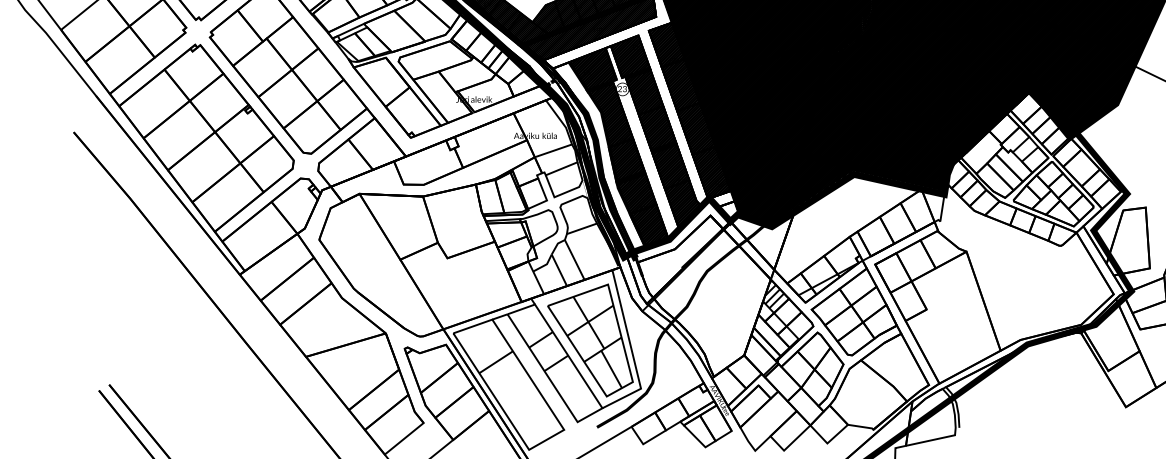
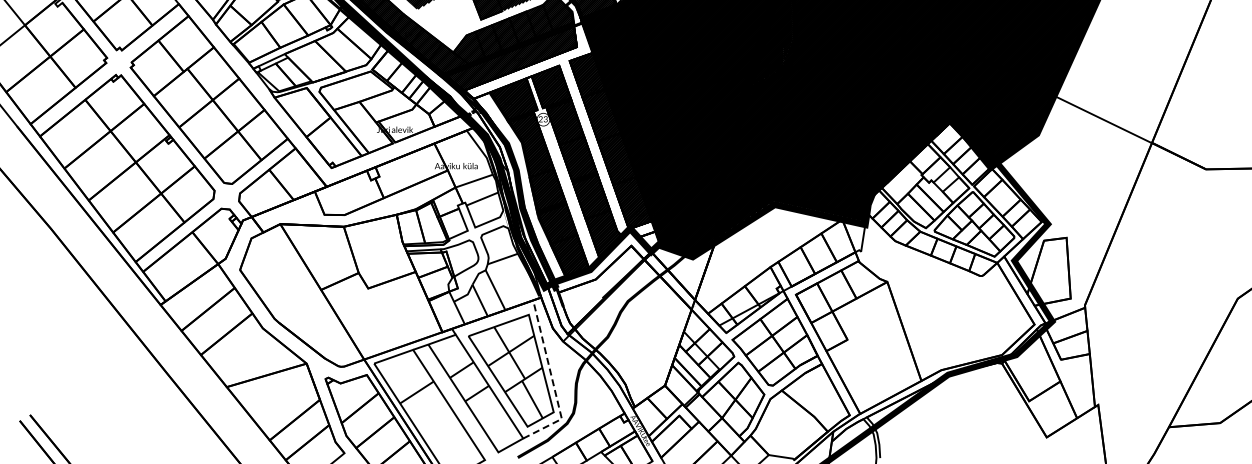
hatch: (773, 294) -> (694, 324), removed
line: (631, 351) -> (552, 381), solid -> dashed

